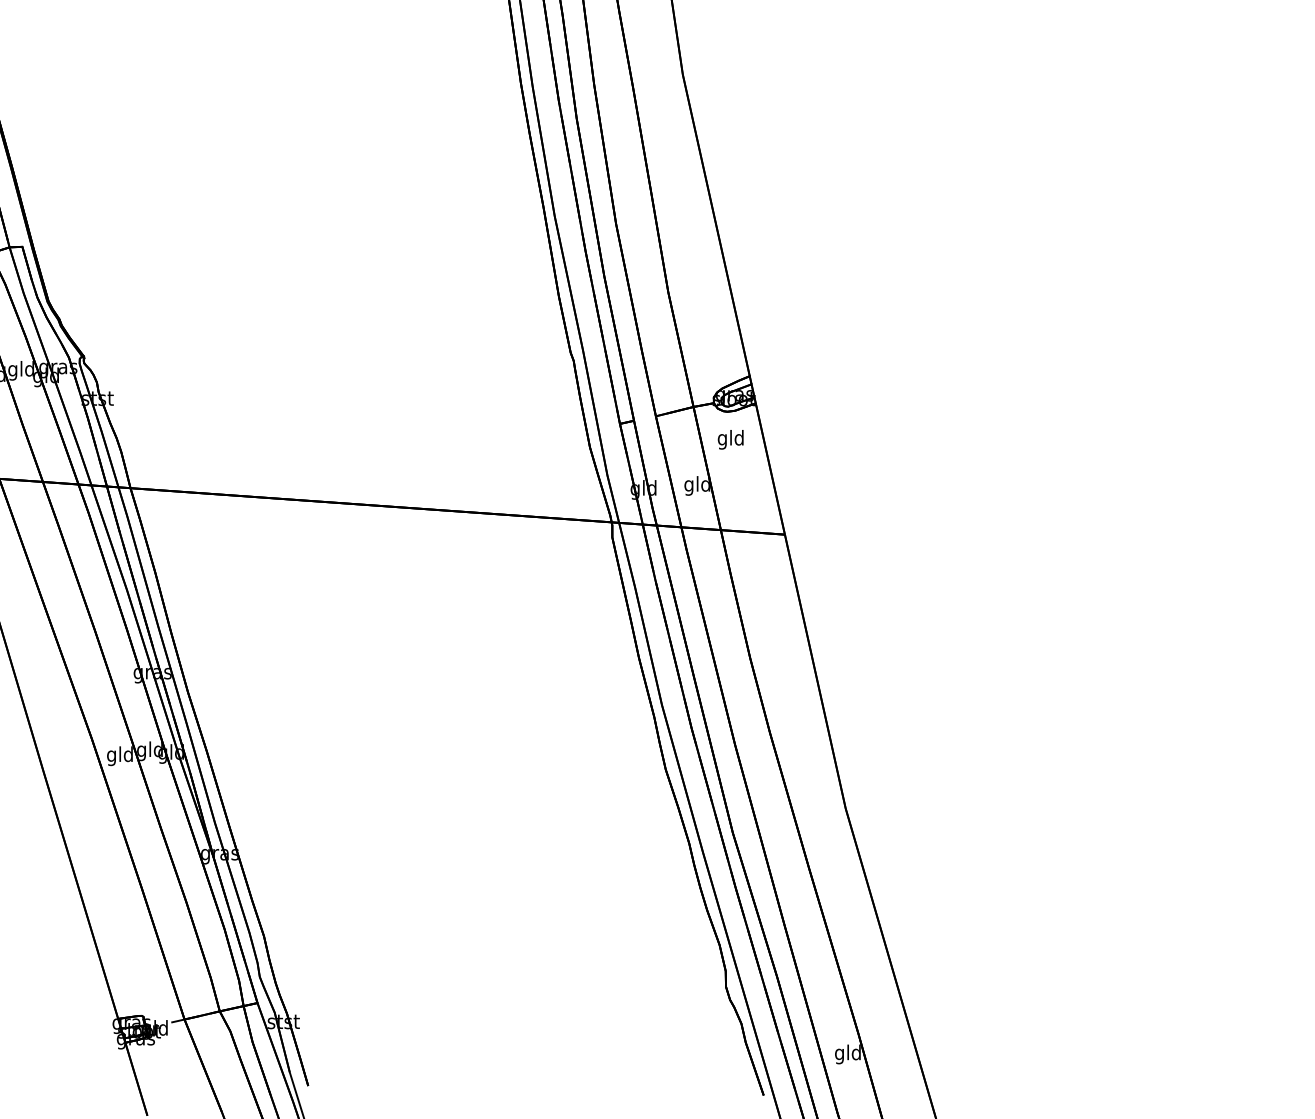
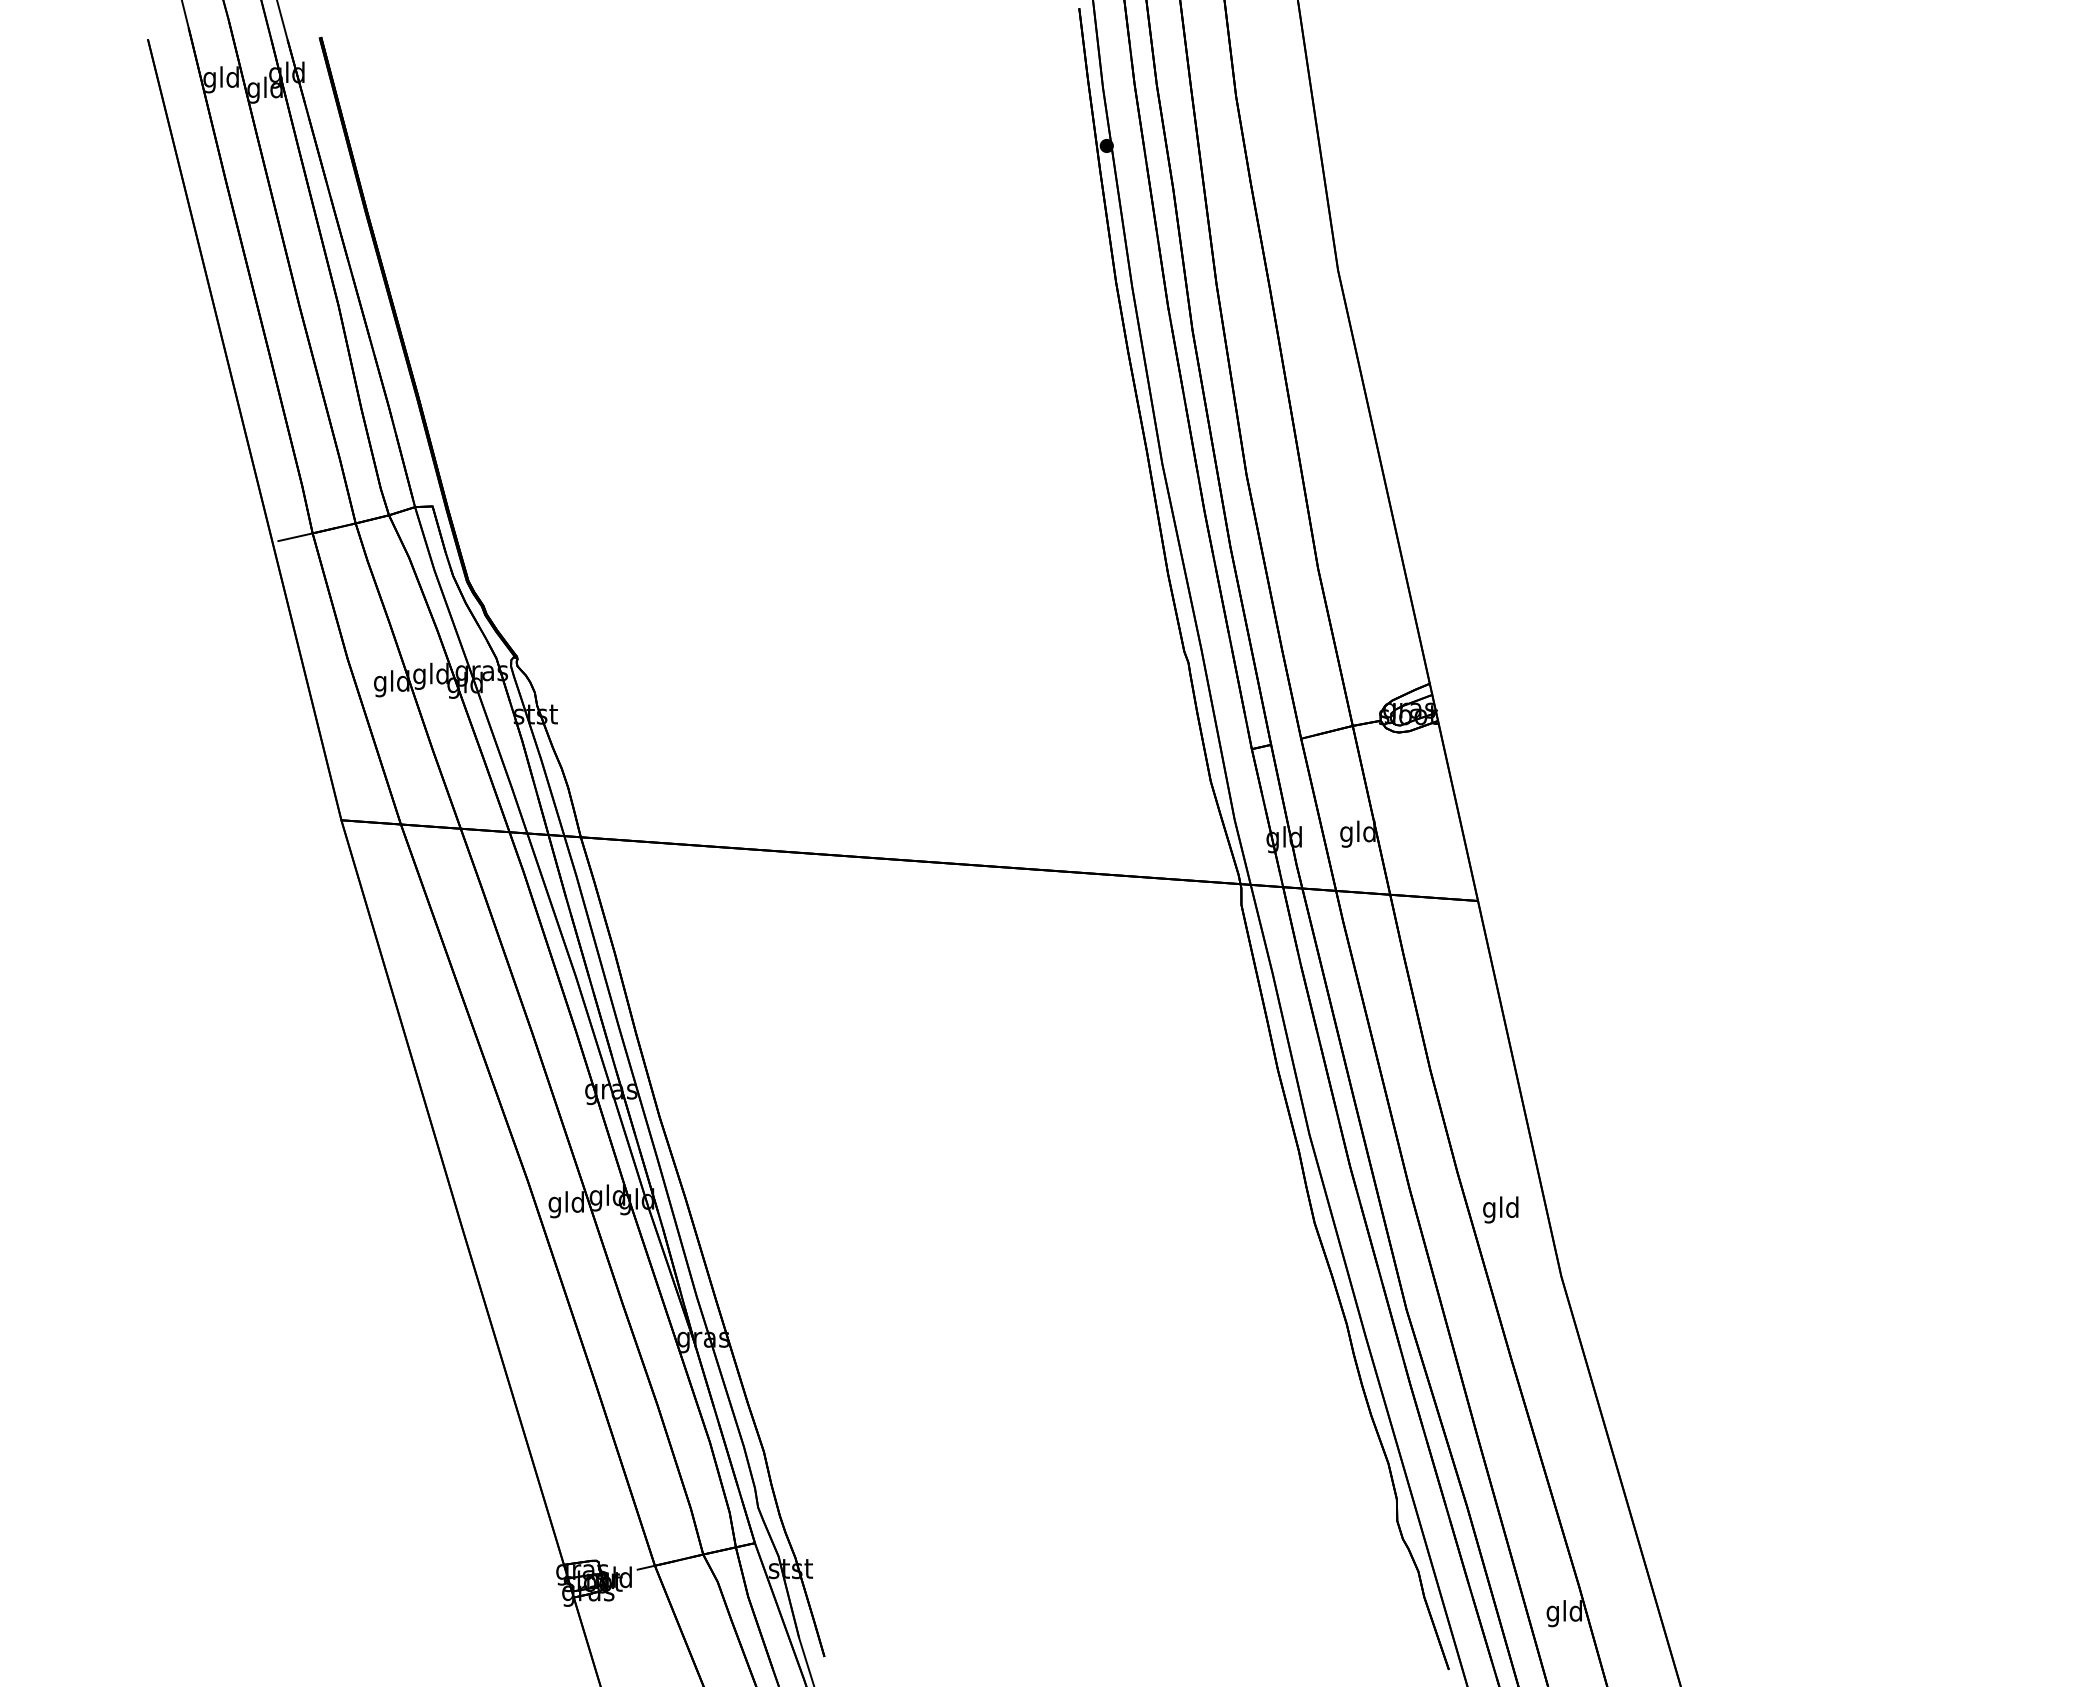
text: (730, 439) -> (1500, 1209), moved

